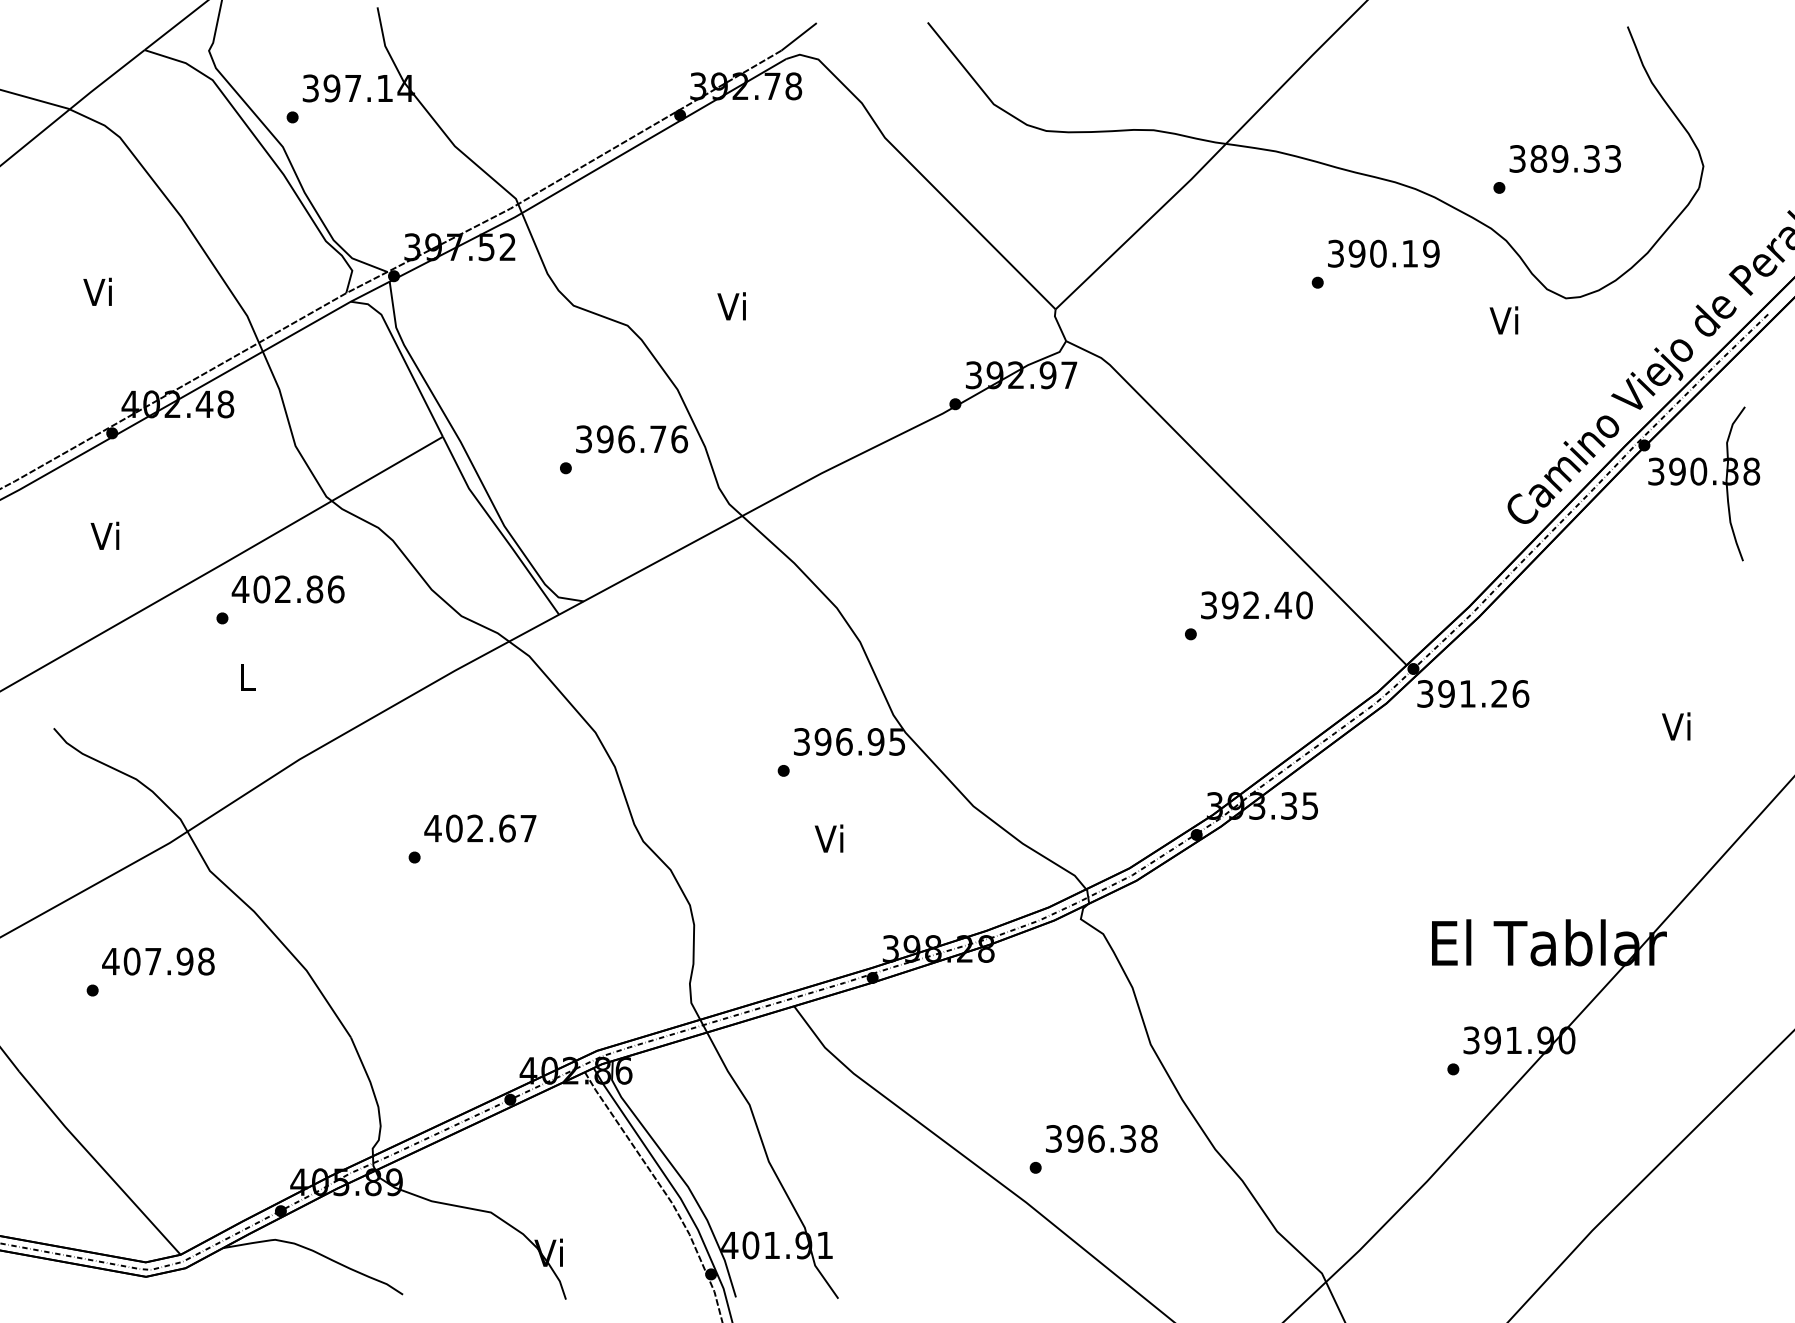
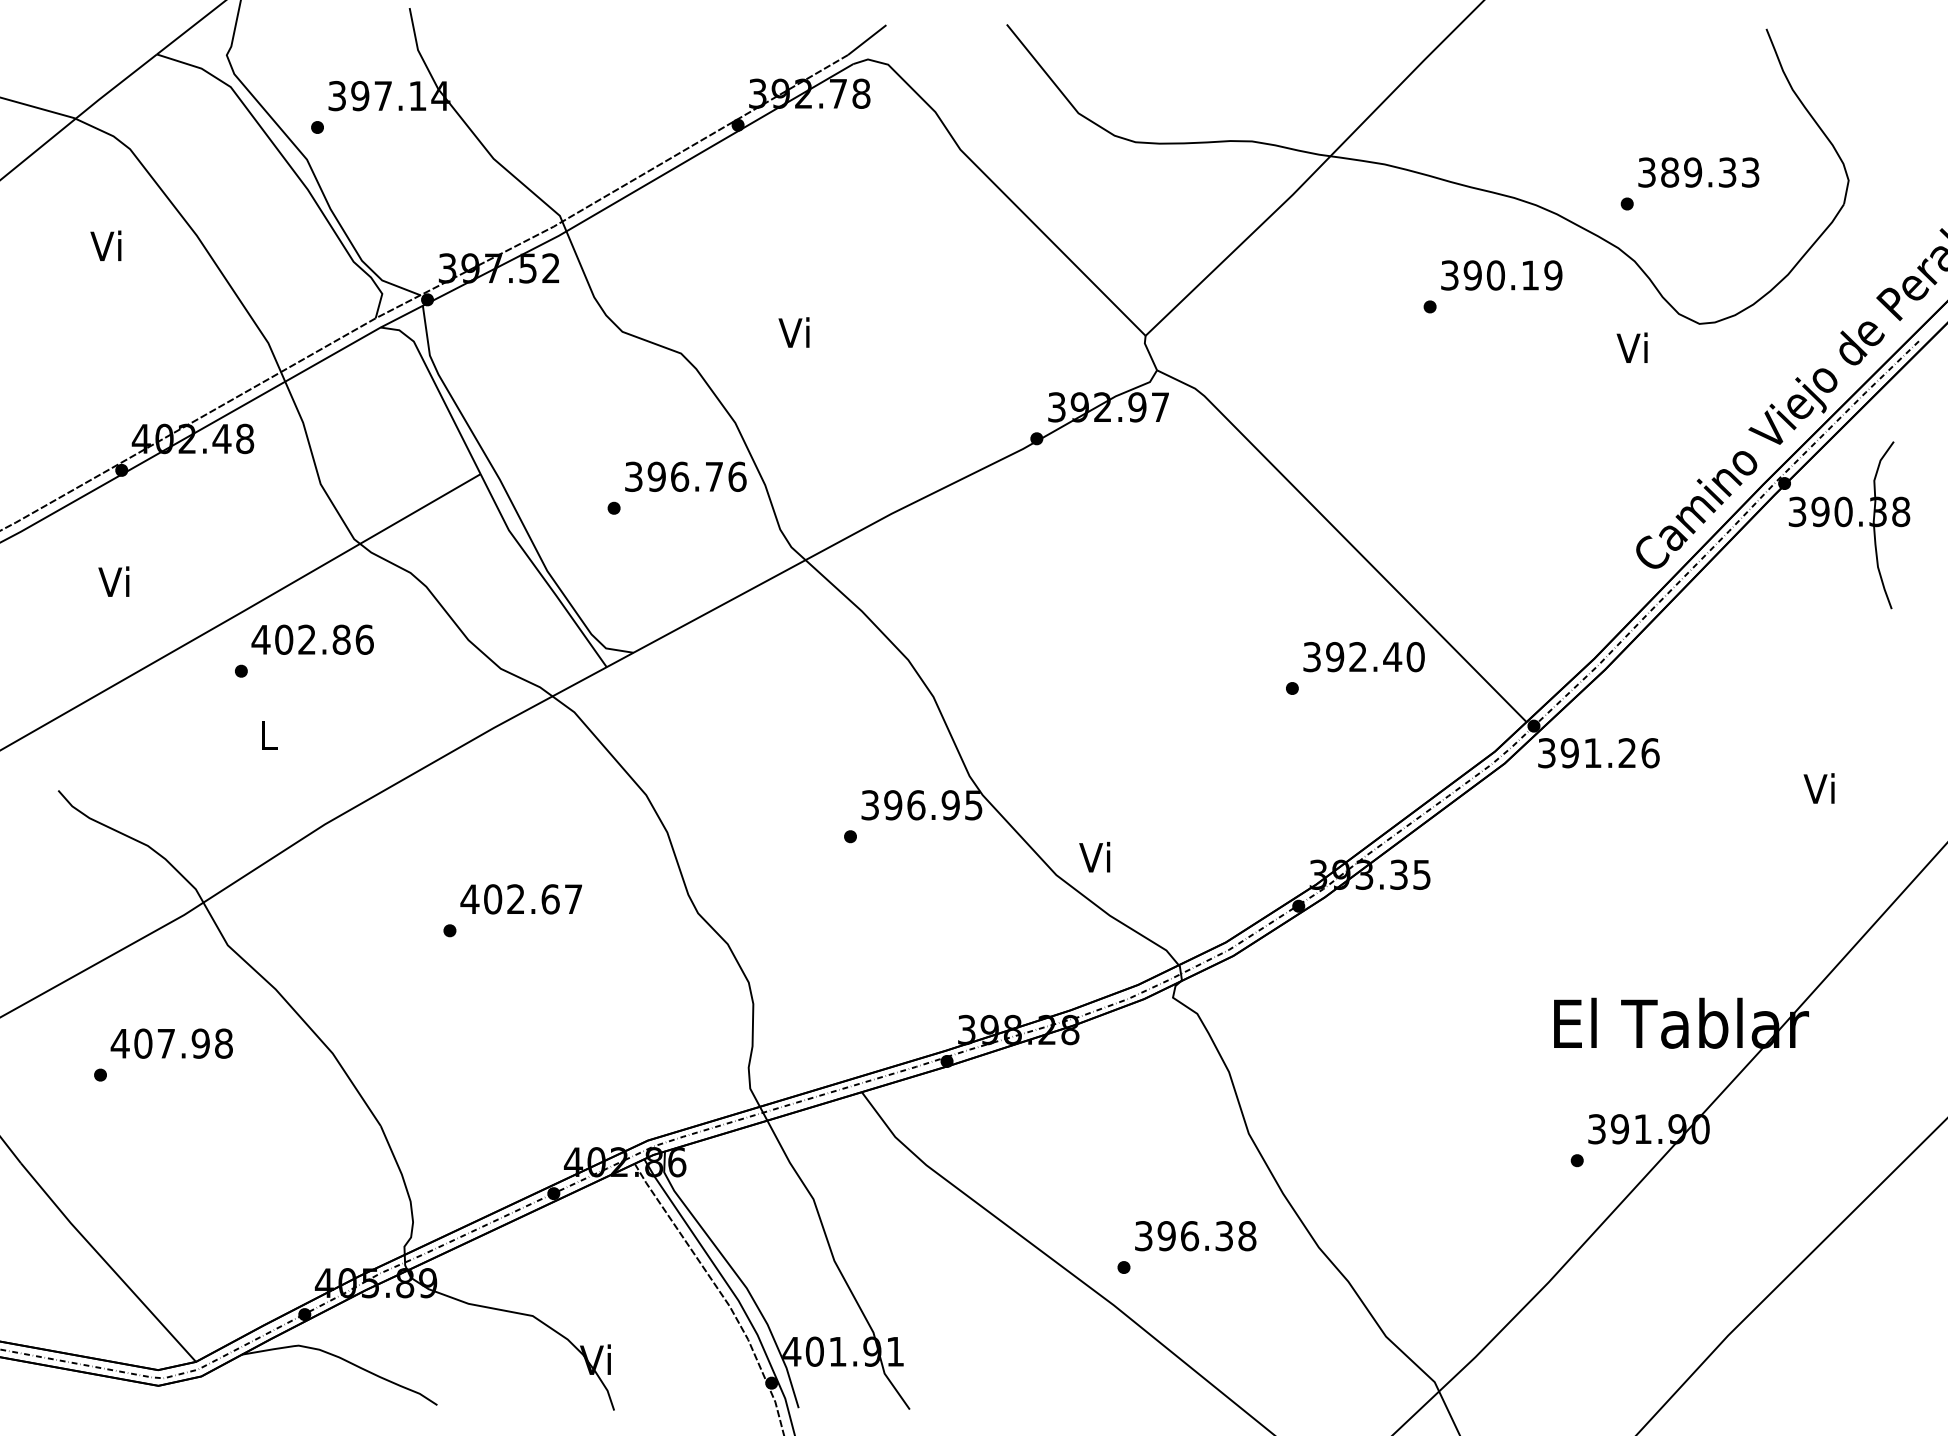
text: (97, 291) -> (105, 245), moved
text: (828, 838) -> (1094, 857), moved

